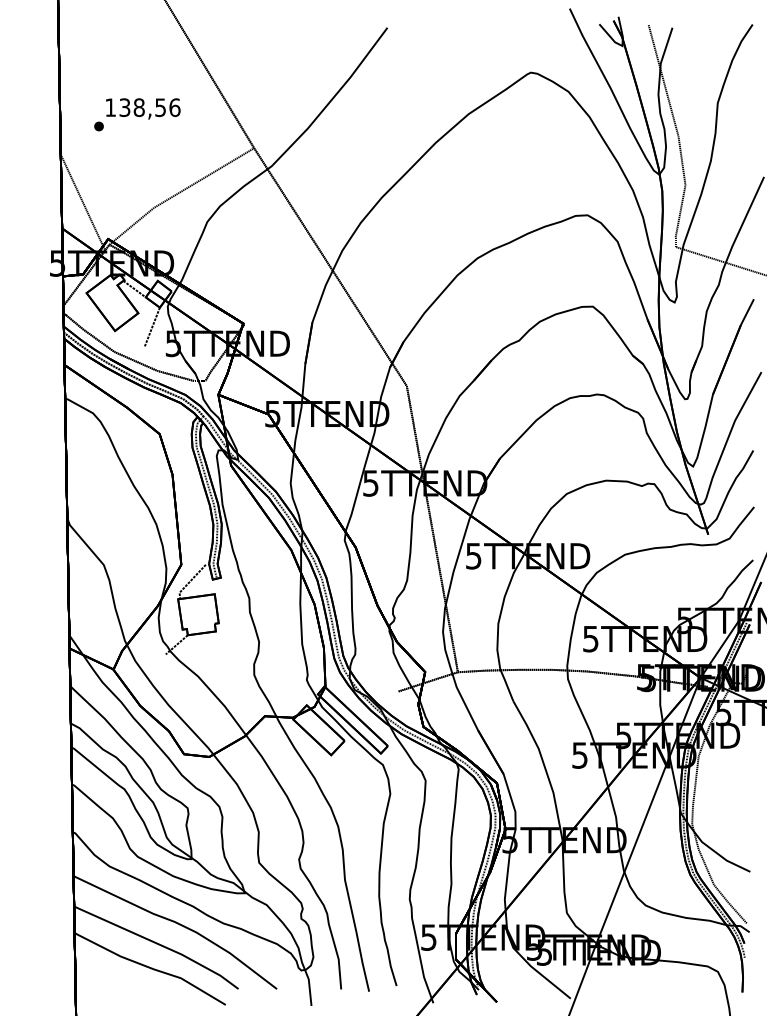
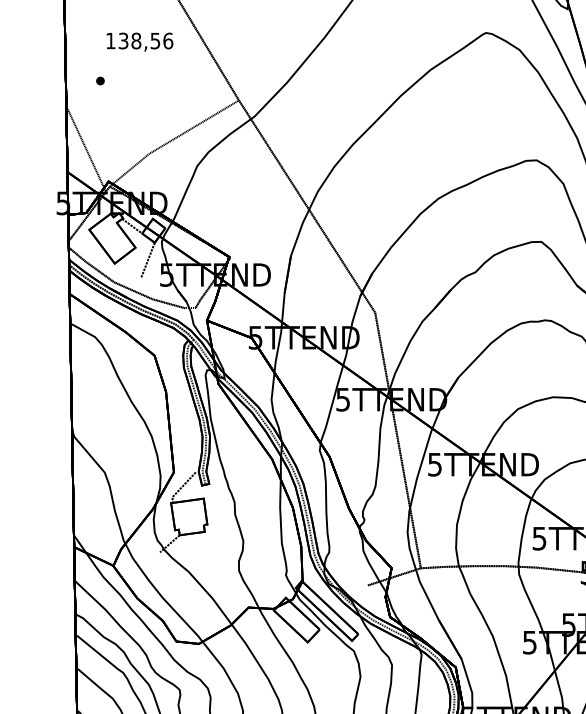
text: (143, 108) -> (140, 41), moved

